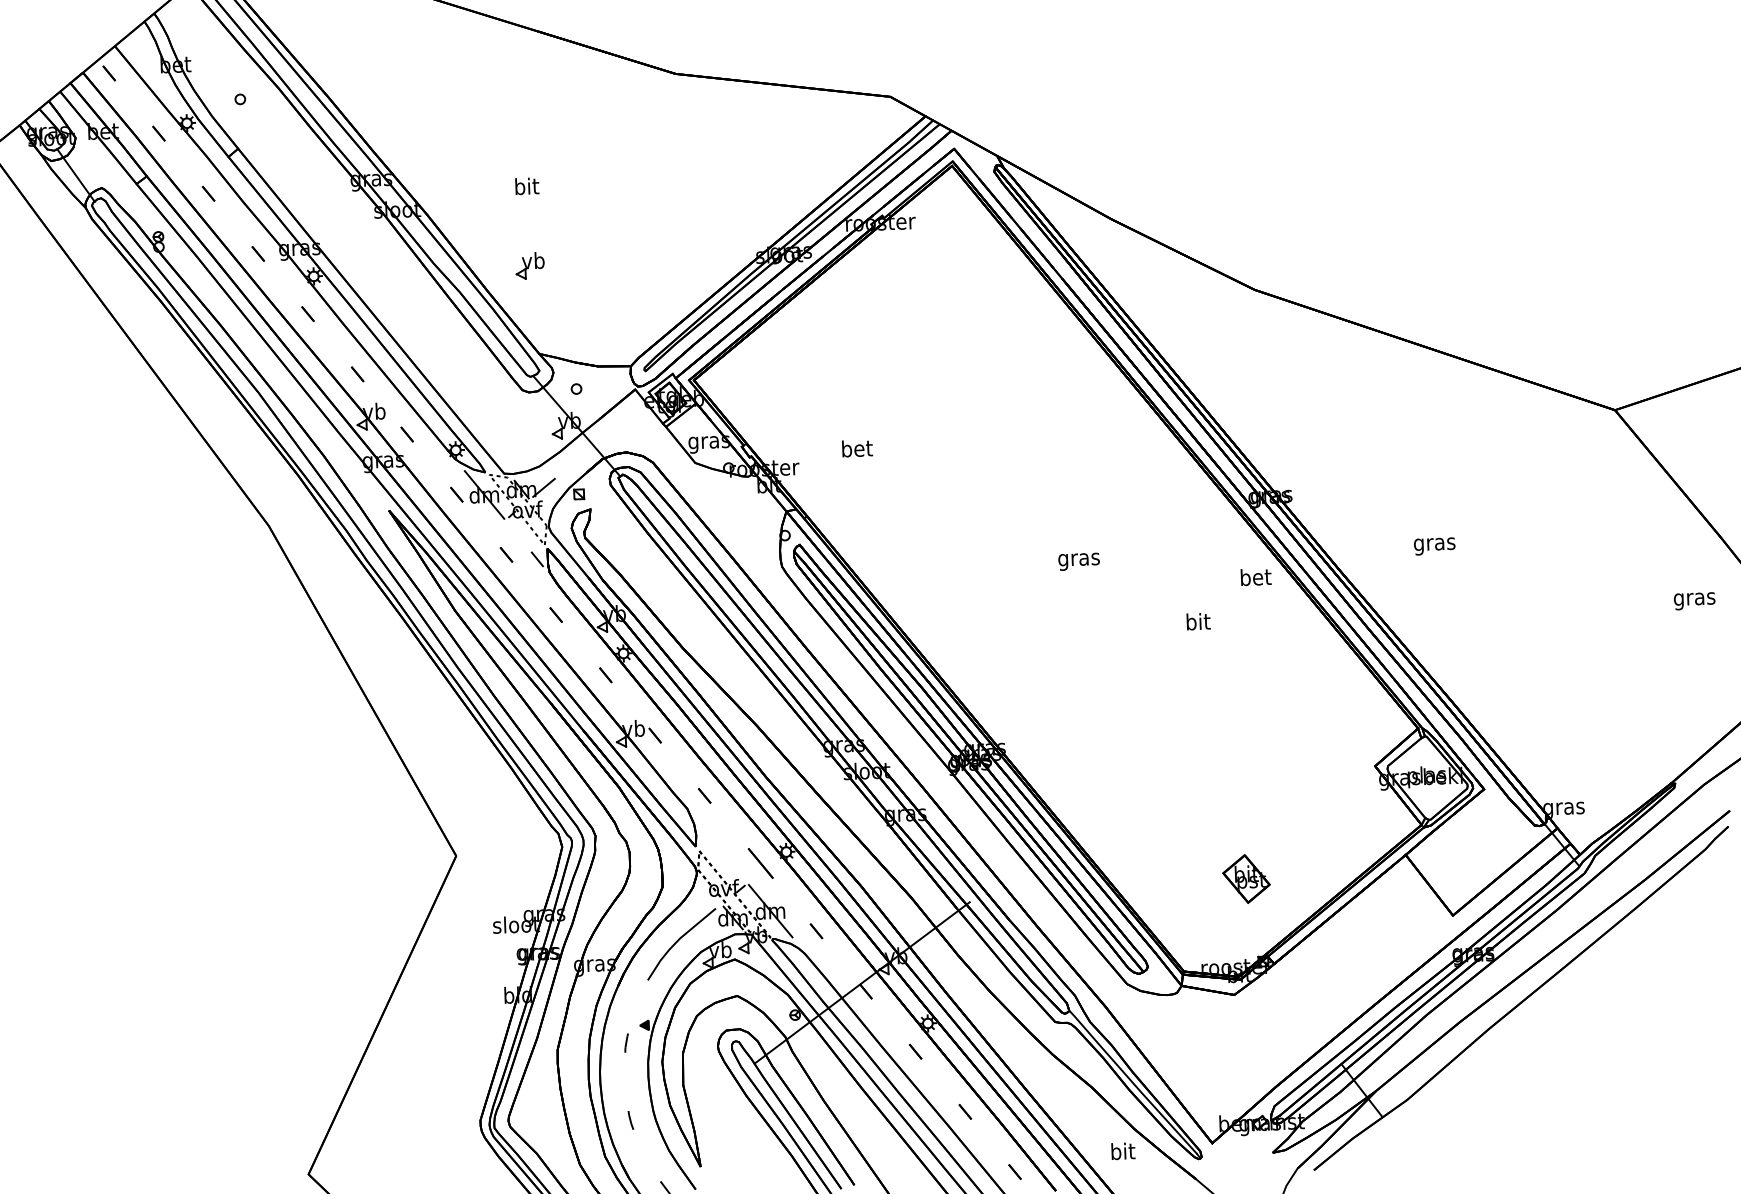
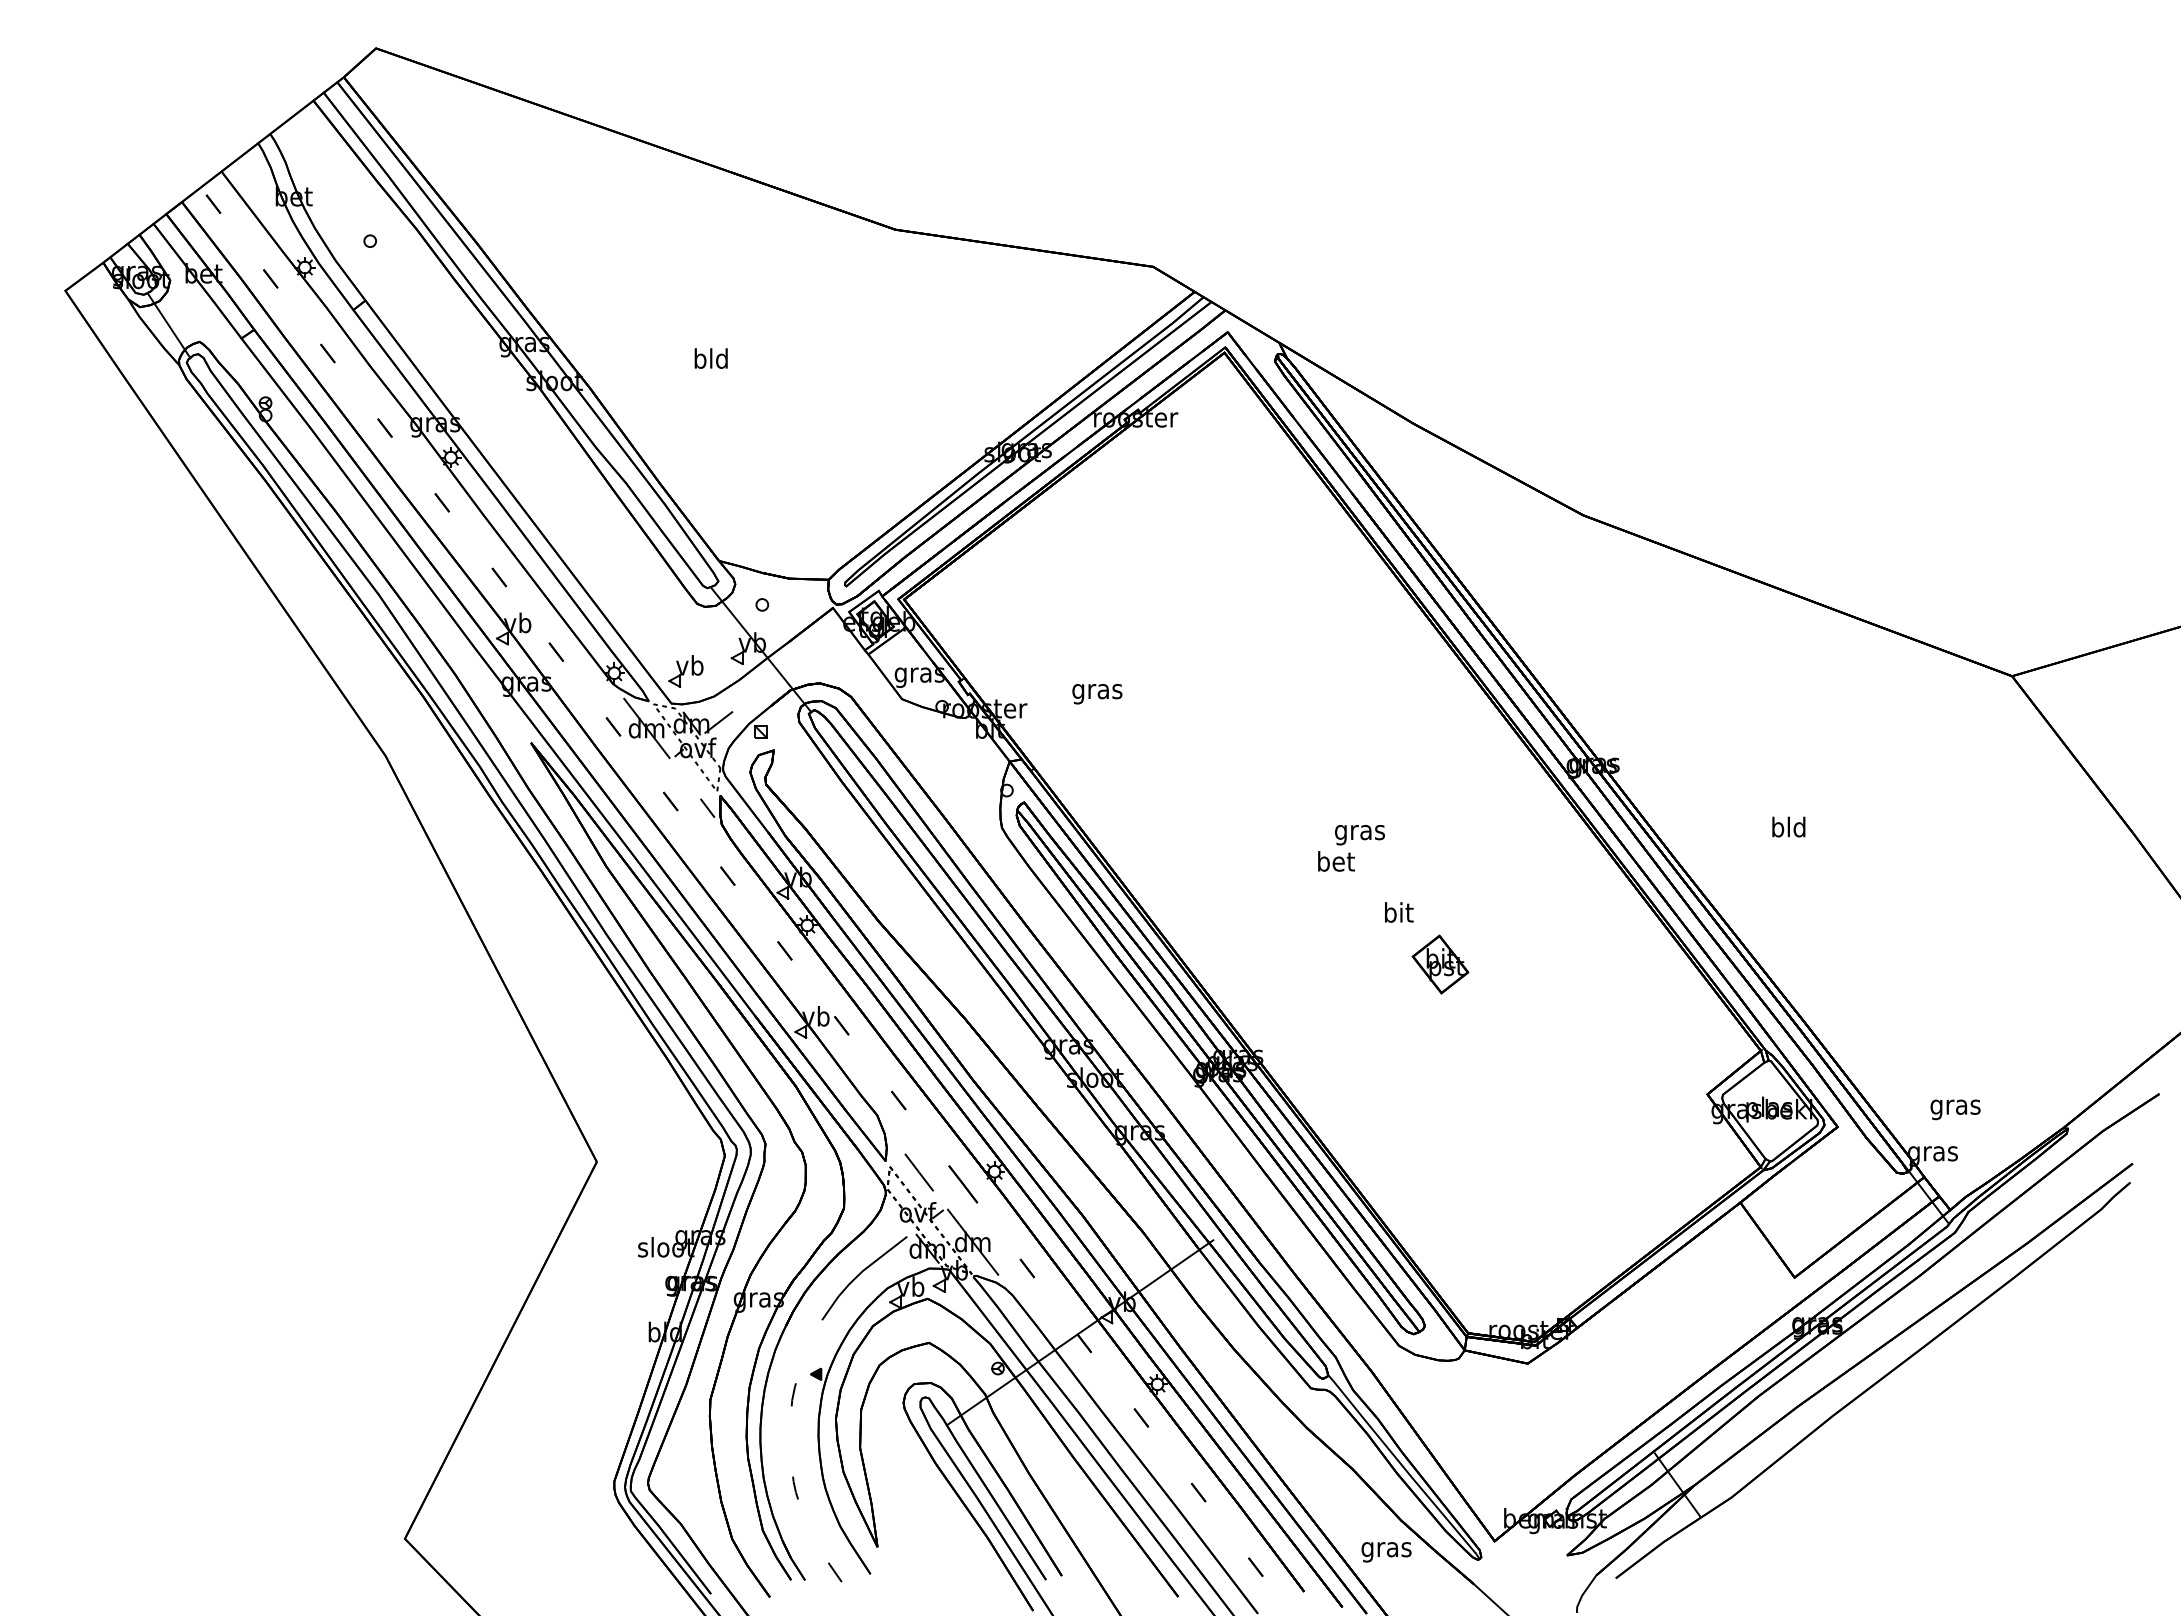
text: (526, 186) -> (710, 358), bit -> bld
part: (529, 265) -> (685, 671), moved
text: (857, 450) -> (1097, 691), bet -> gras
text: (1434, 544) -> (1788, 829), gras -> bld
text: (1256, 577) -> (1336, 861), moved
text: (1694, 600) -> (1955, 1109), moved
text: (1198, 621) -> (1399, 912), moved
line: (723, 854) -> (918, 1172), added
part: (1246, 878) -> (1440, 964), moved
text: (1122, 1153) -> (1386, 1549), bit -> gras

